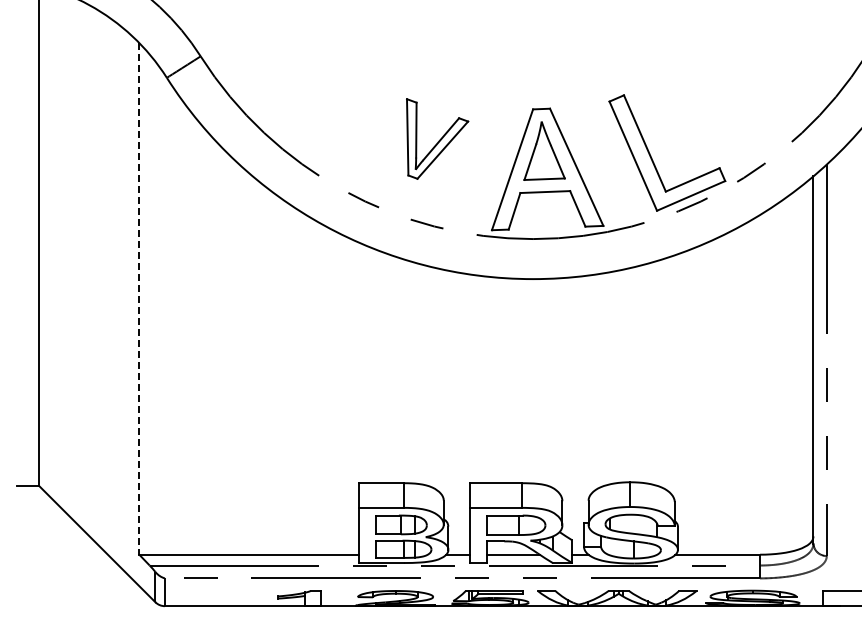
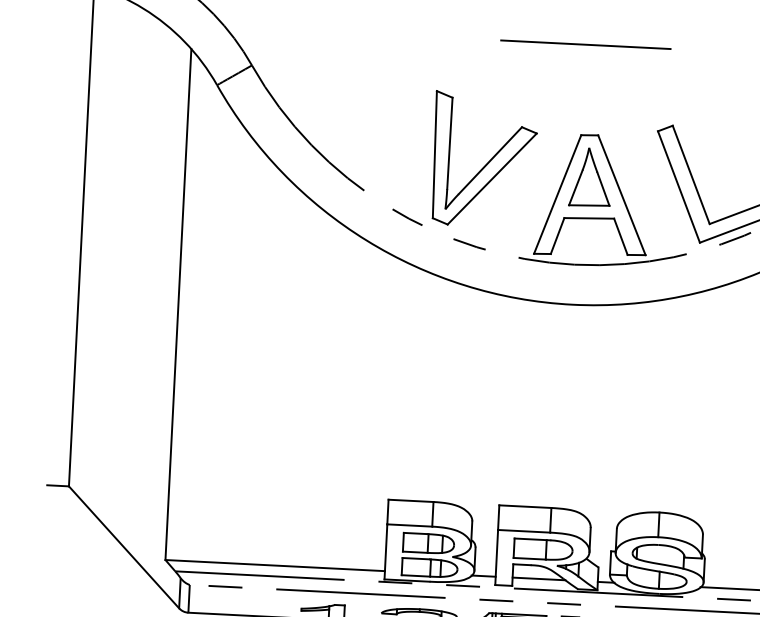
line: (532, 18) -> (585, 44), added
part: (437, 138) -> (484, 159), size x1.67
line: (139, 298) -> (178, 304), dashed -> solid

